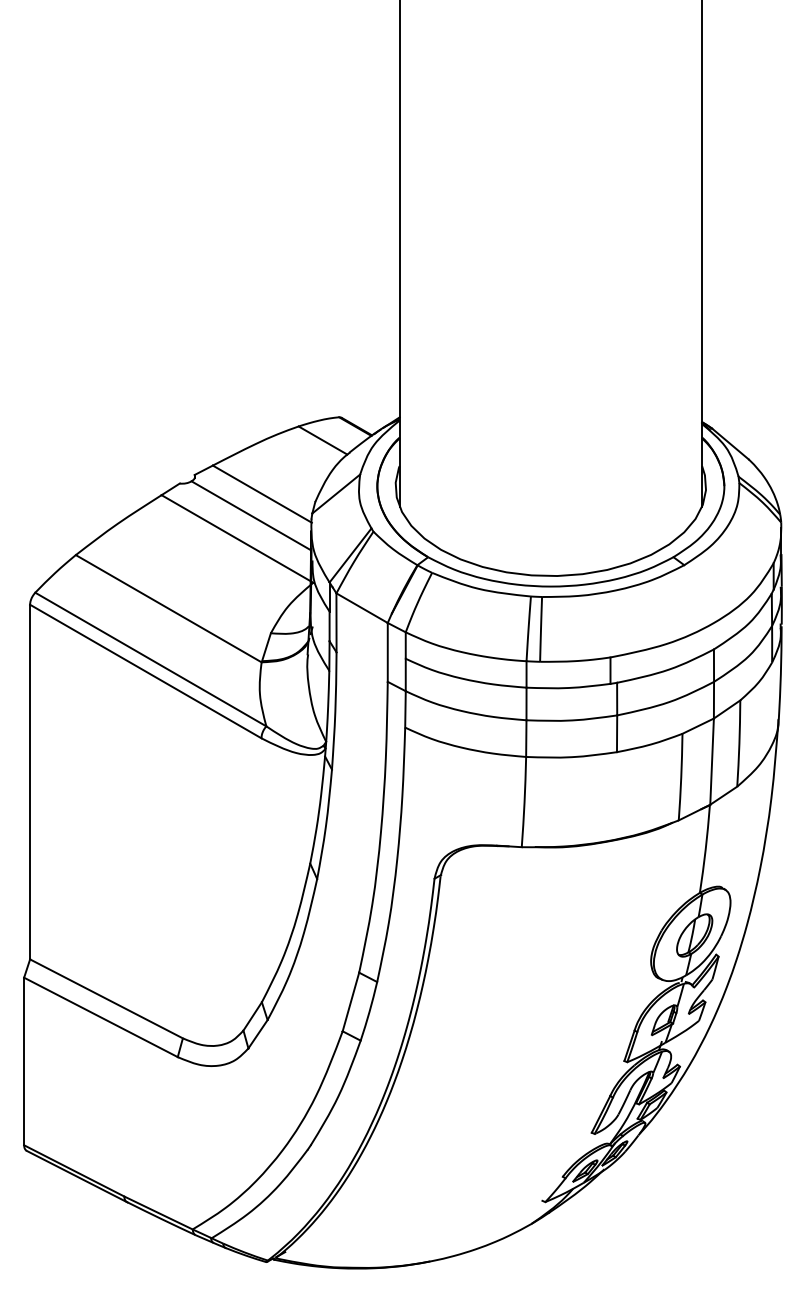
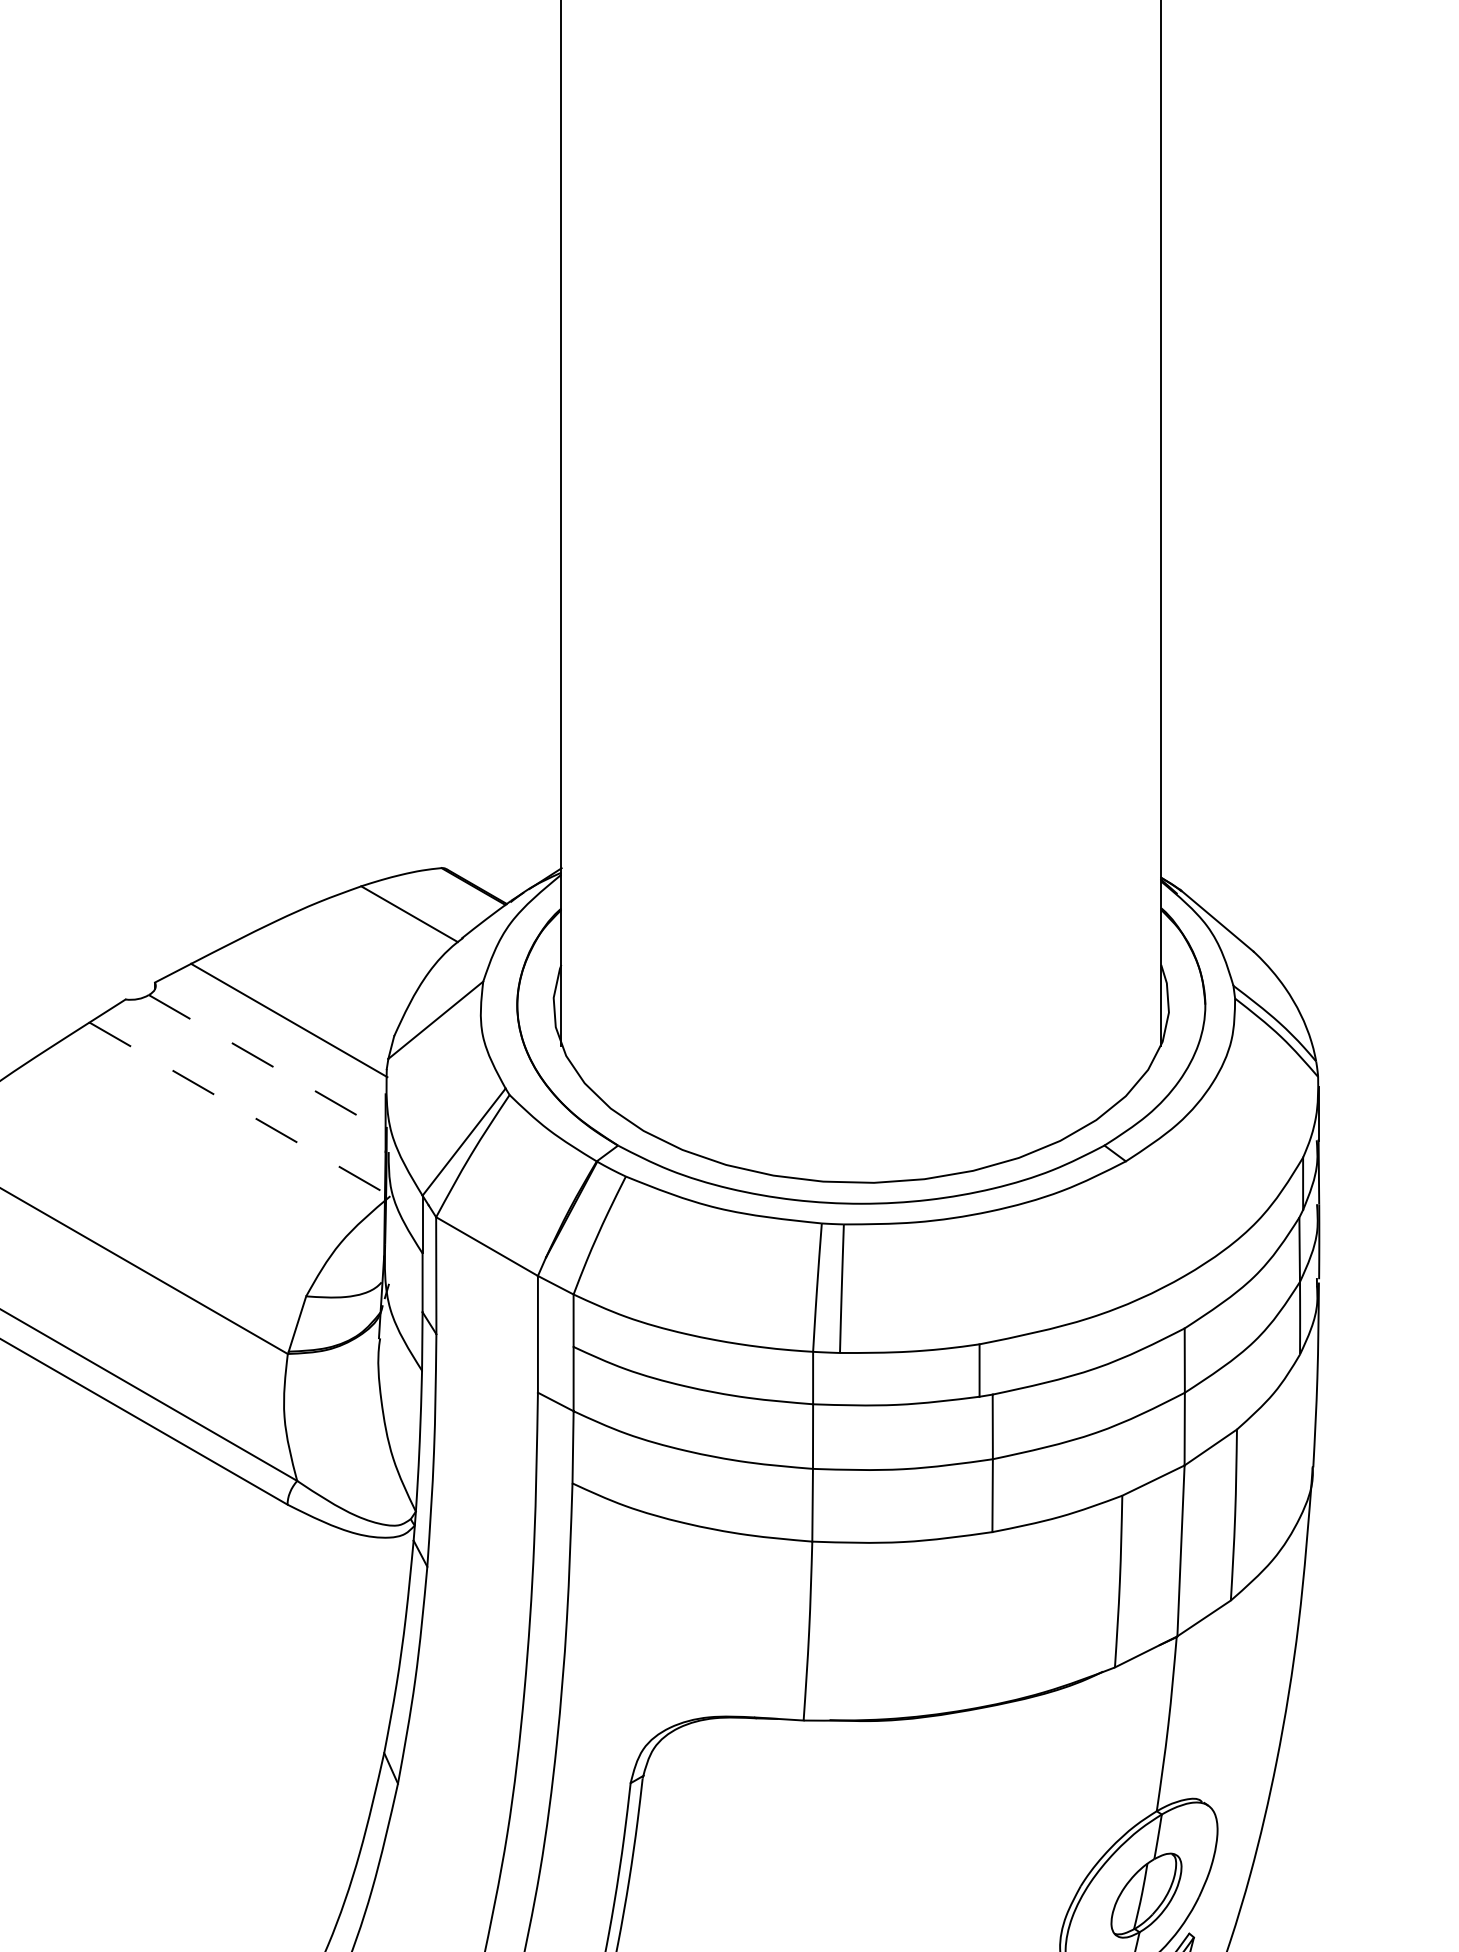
line: (251, 515) -> (267, 1062), solid -> dashed
line: (237, 538) -> (239, 1108), solid -> dashed

